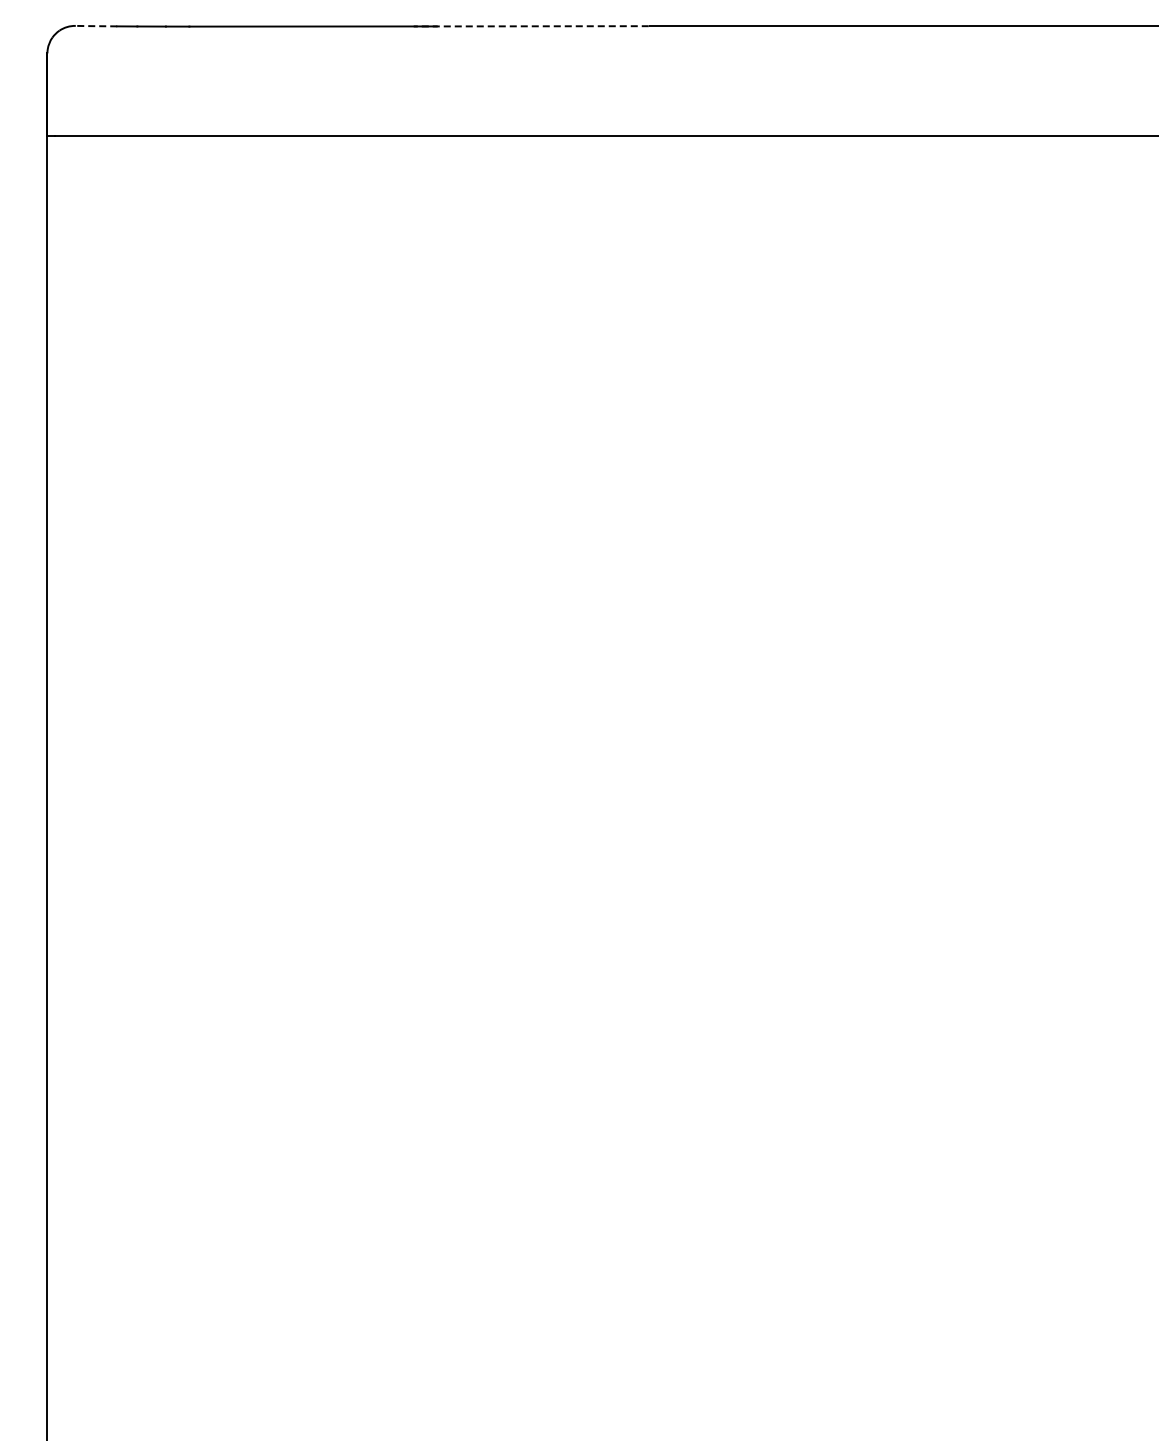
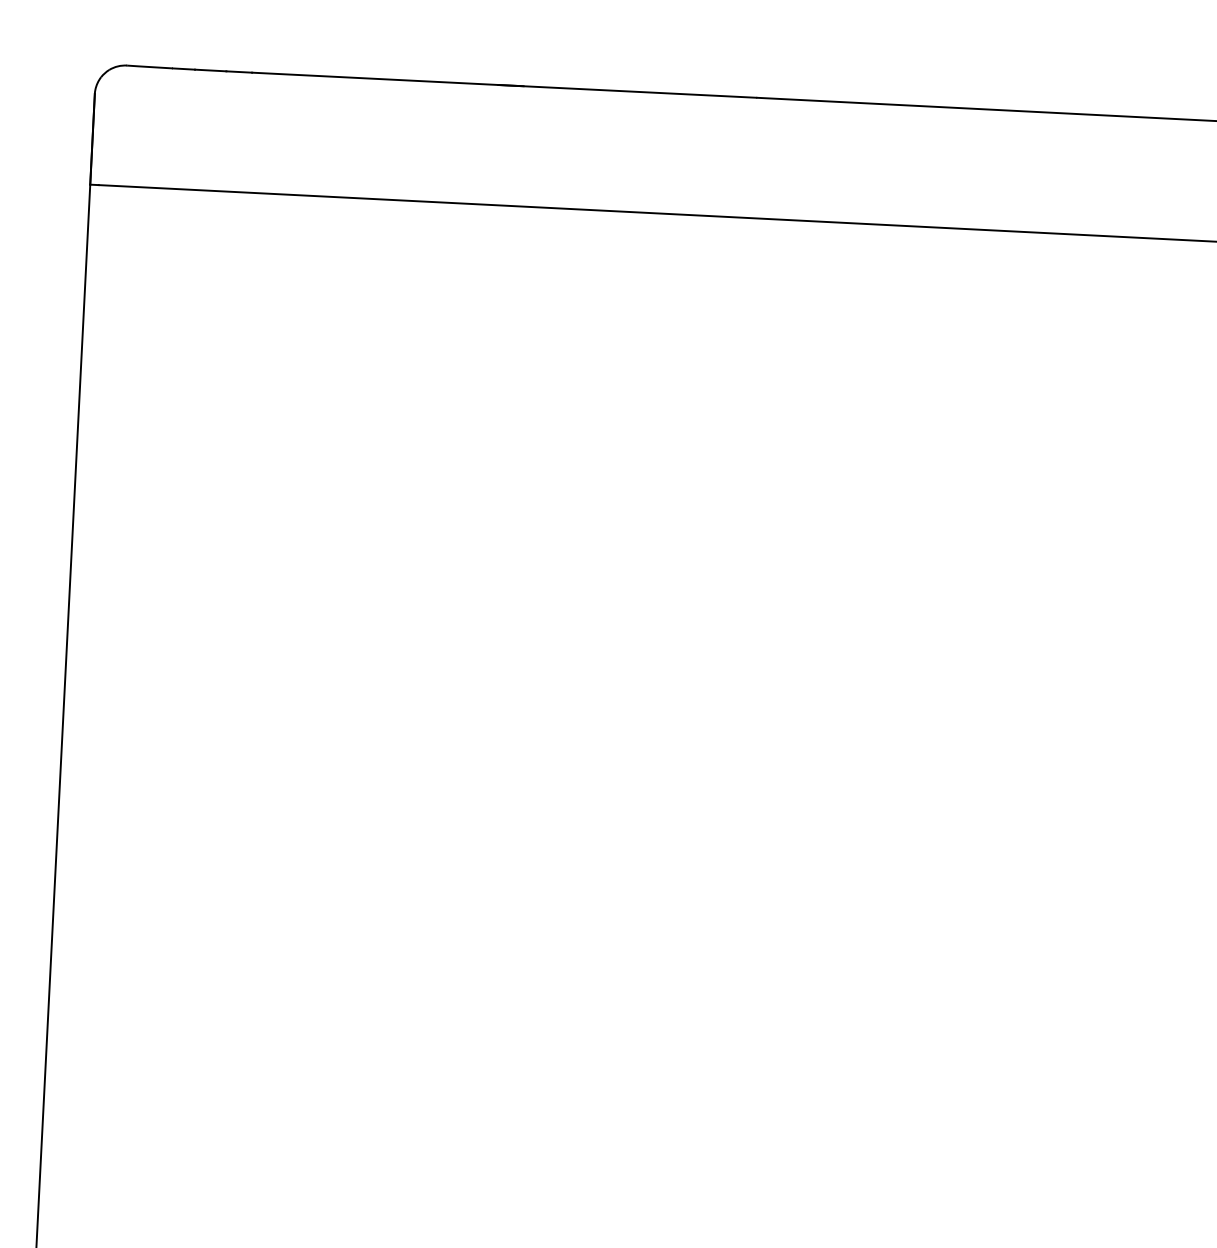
line: (96, 26) -> (150, 67), dashed -> solid
line: (531, 26) -> (627, 91), dashed -> solid

